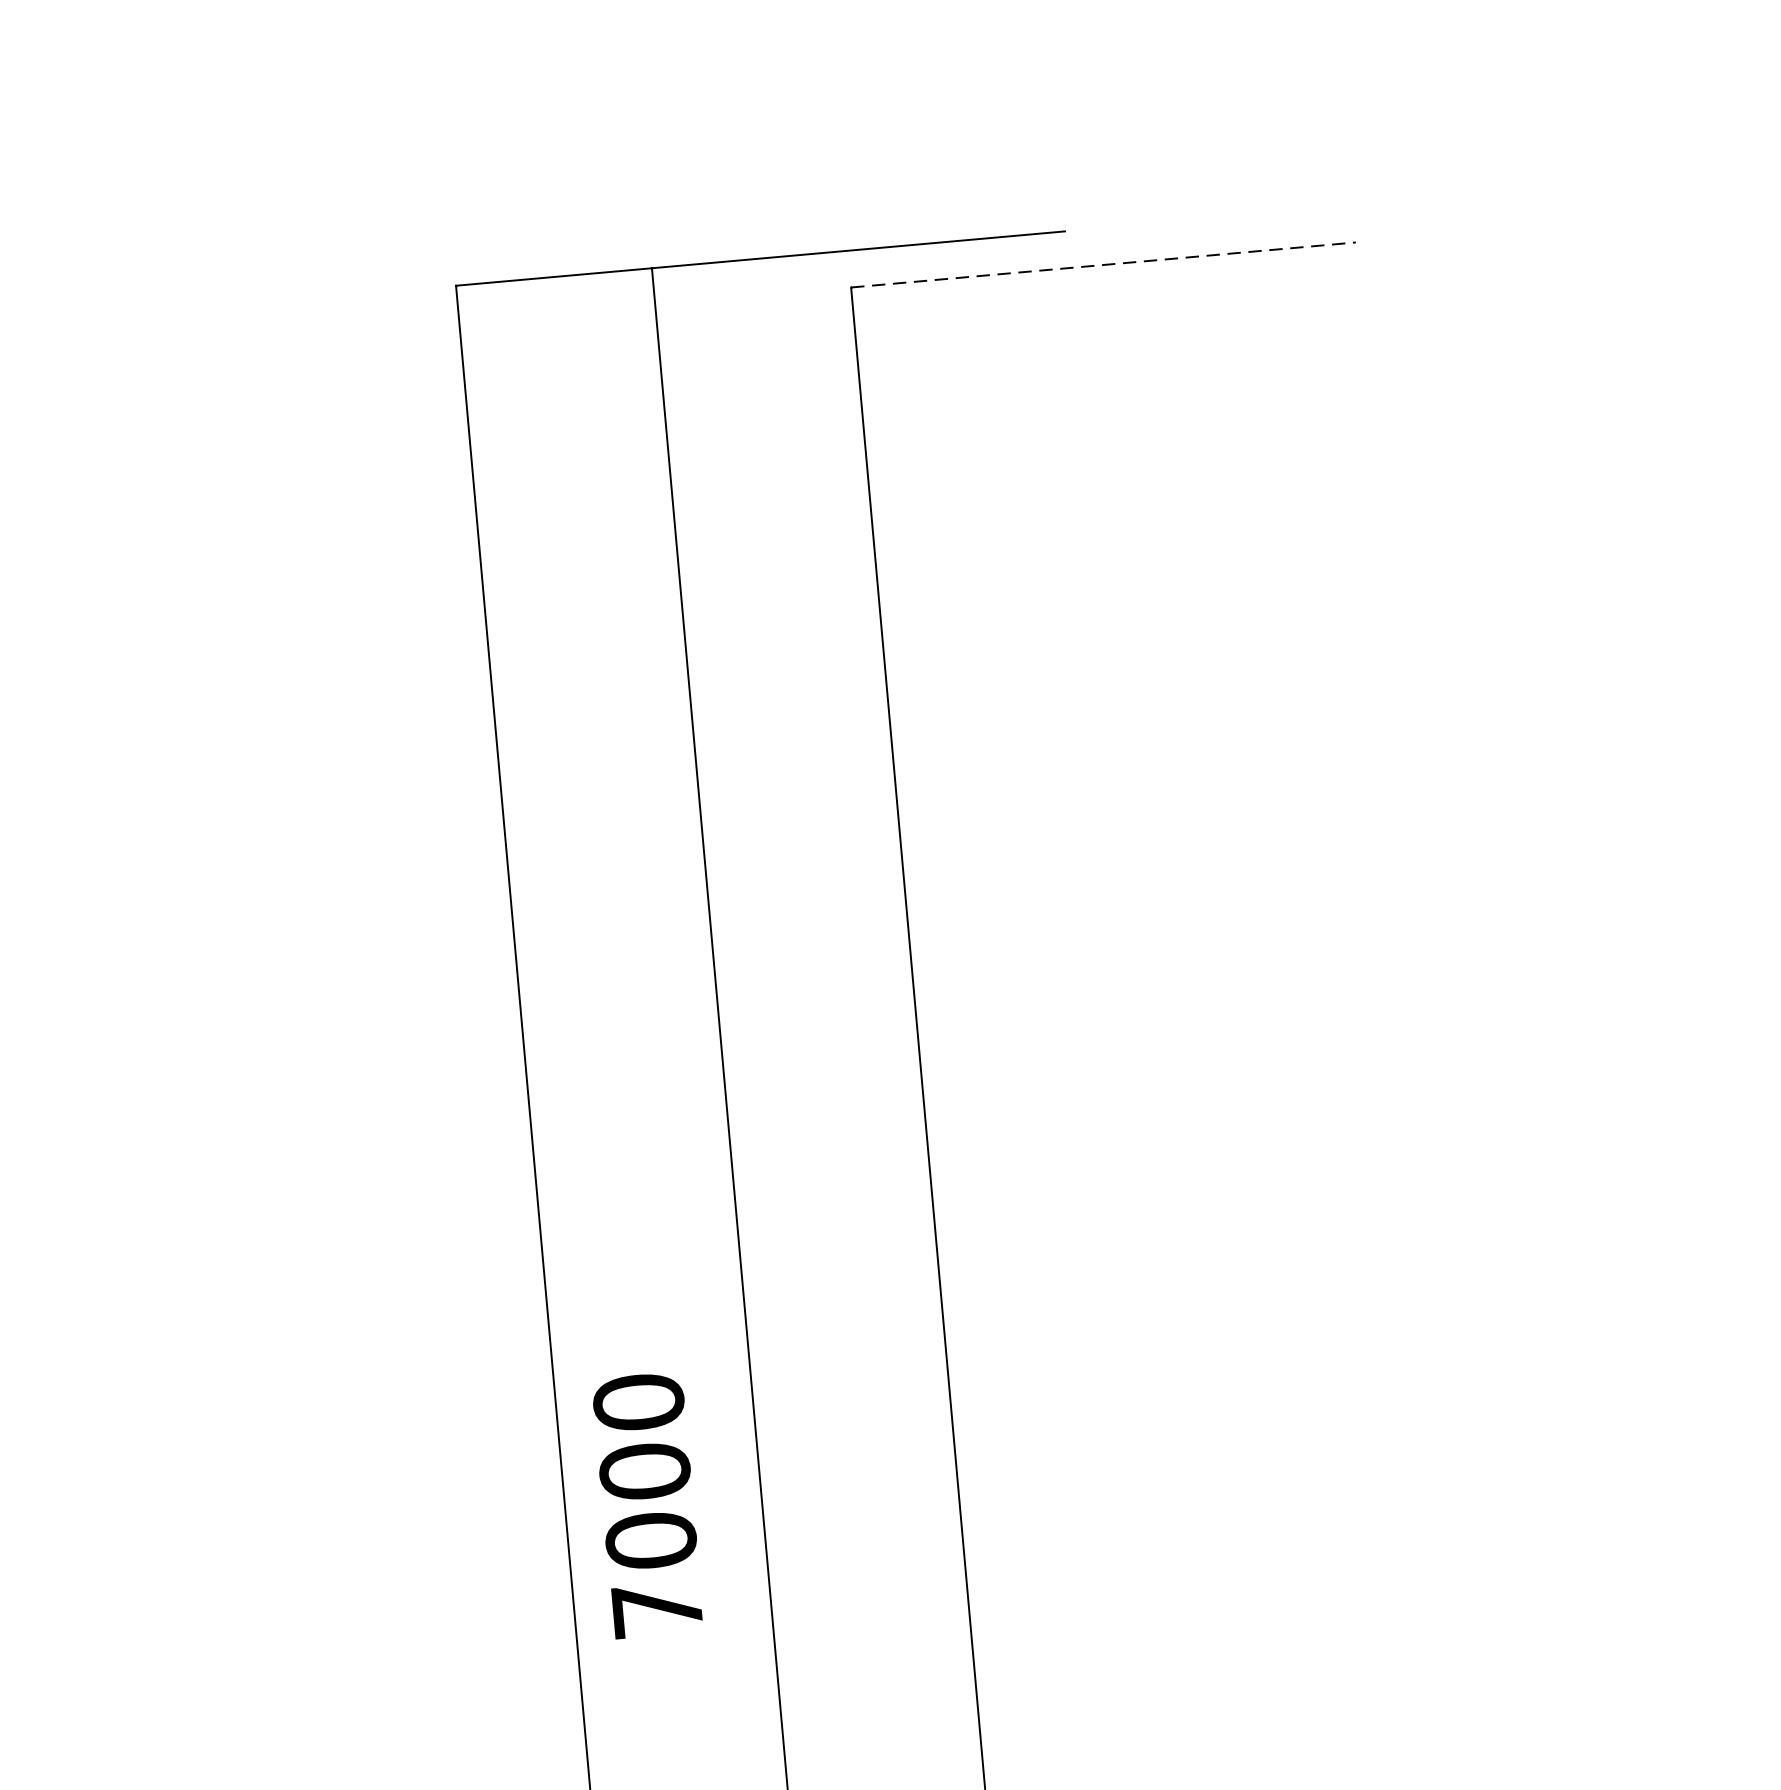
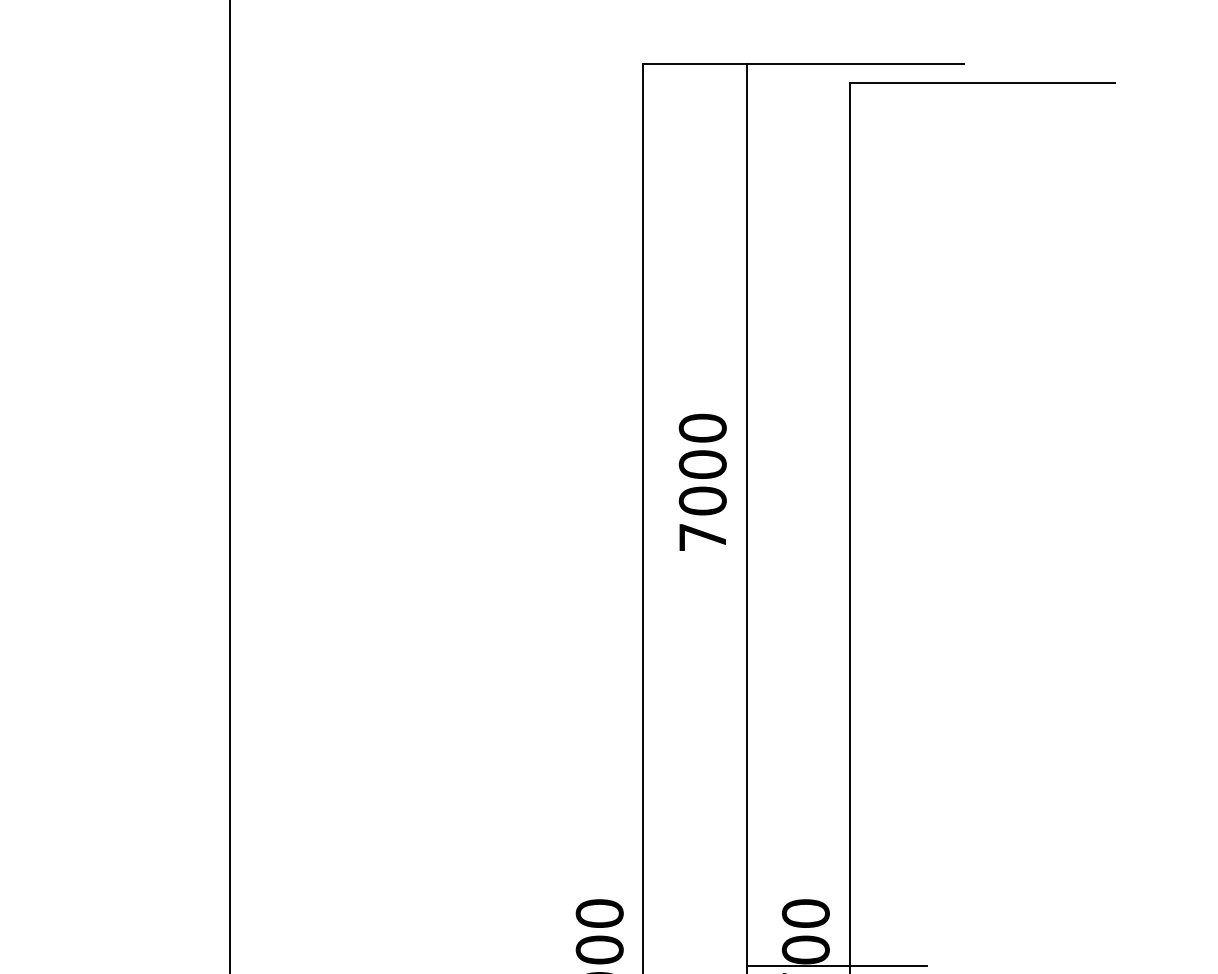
line: (1103, 265) -> (982, 83), dashed -> solid
text: (647, 1503) -> (702, 481), moved

